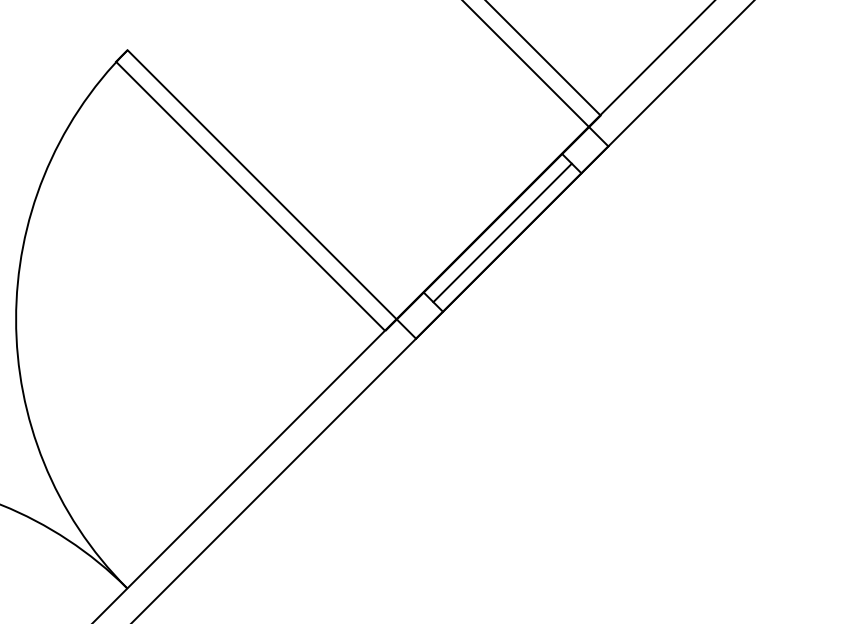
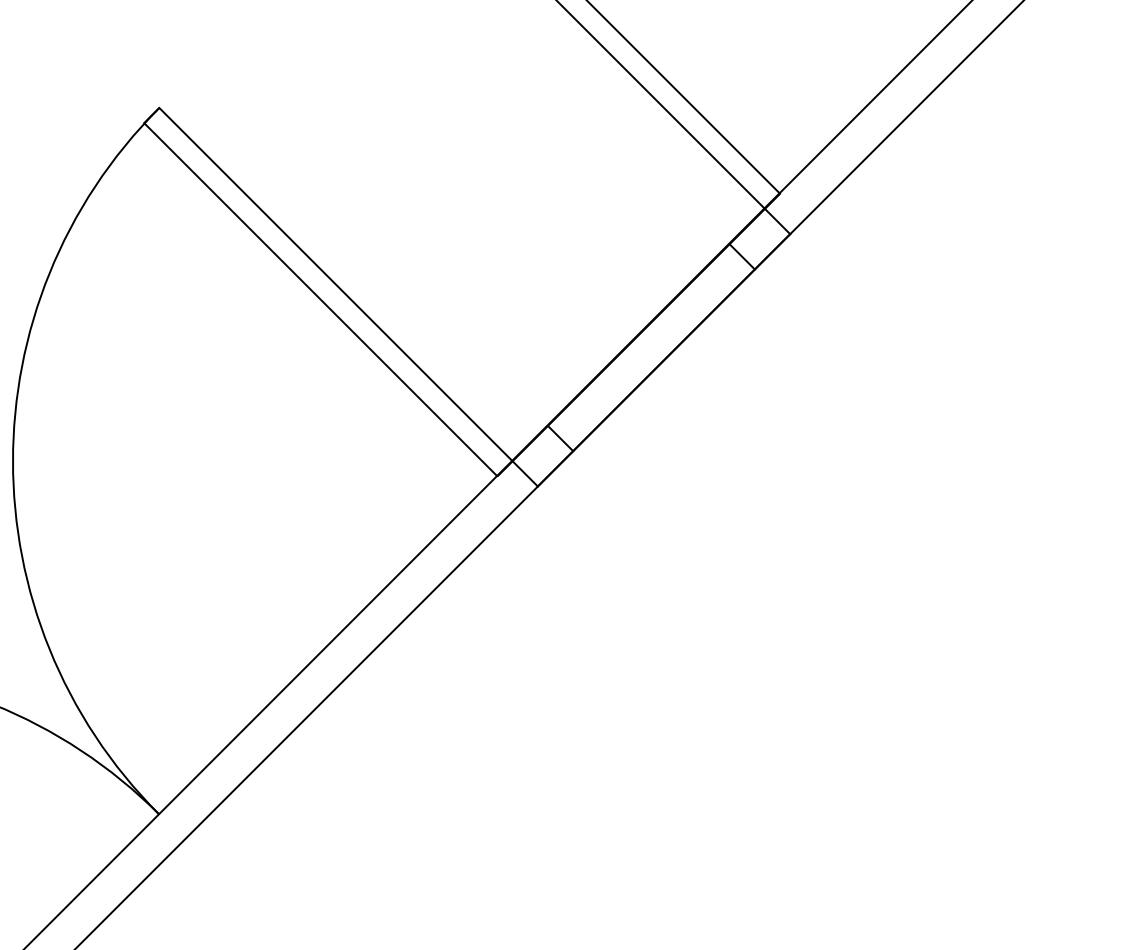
line: (502, 232) -> (651, 347), removed

